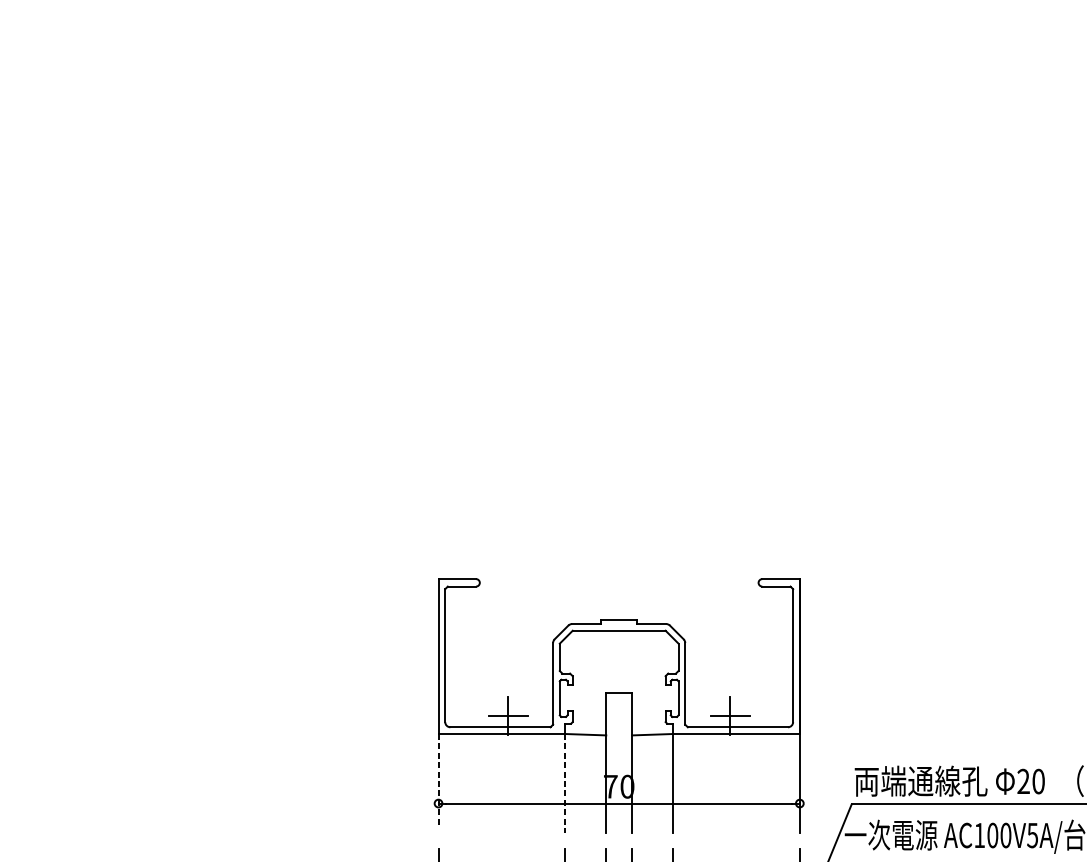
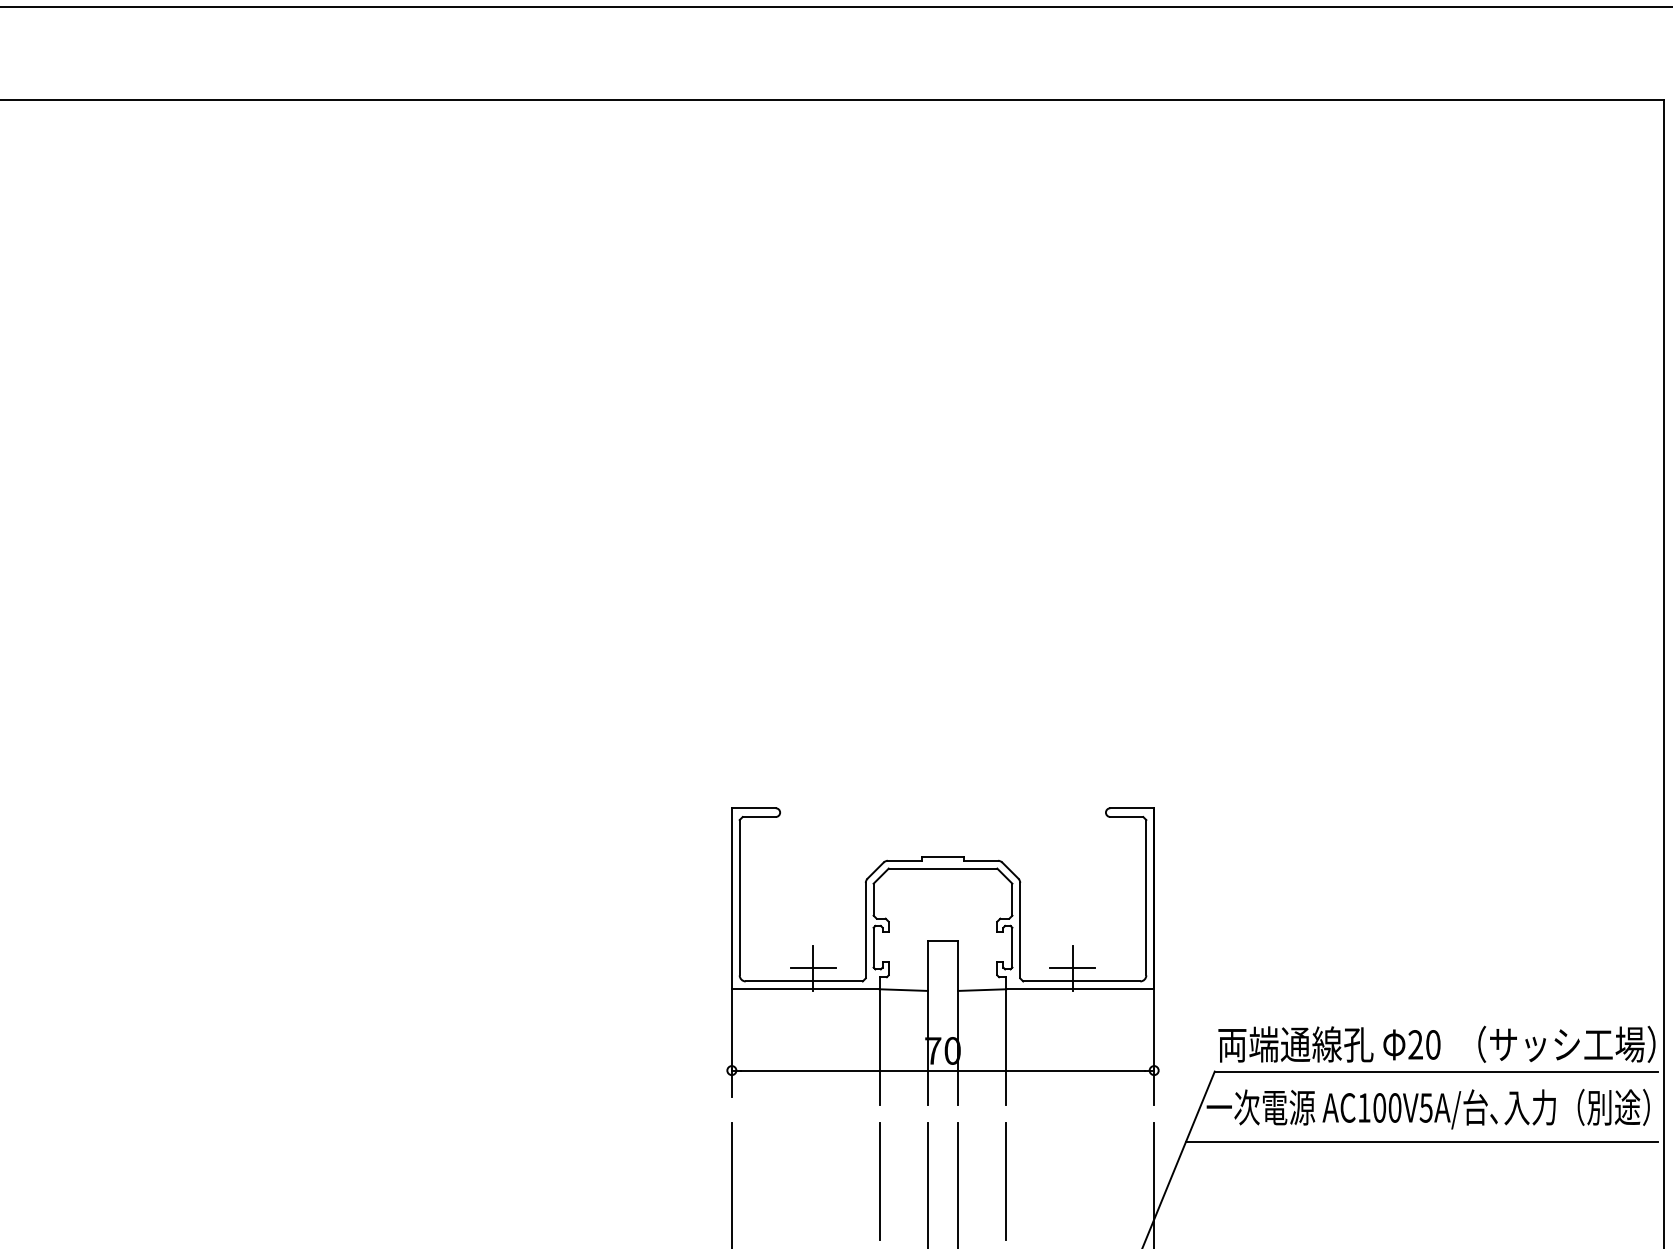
line: (438, 780) -> (731, 1043), dashed -> solid
line: (564, 783) -> (879, 1047), dashed -> solid

